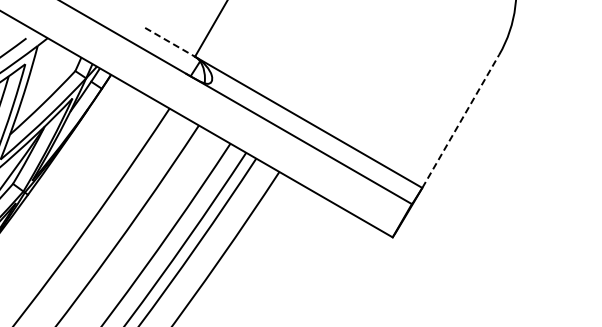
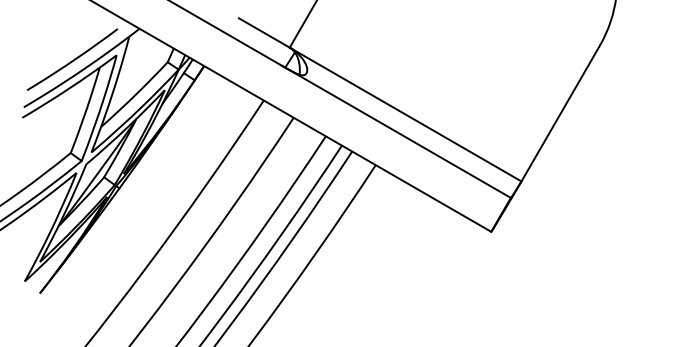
line: (170, 42) -> (264, 33), dashed -> solid
line: (460, 121) -> (560, 113), dashed -> solid

